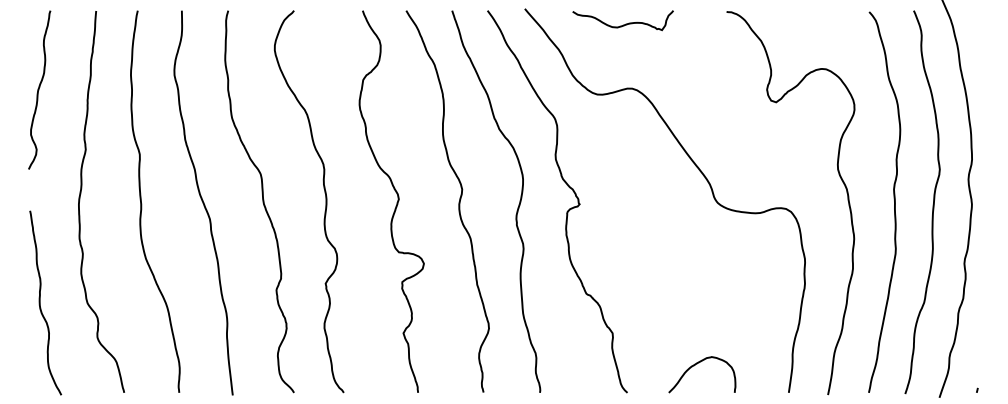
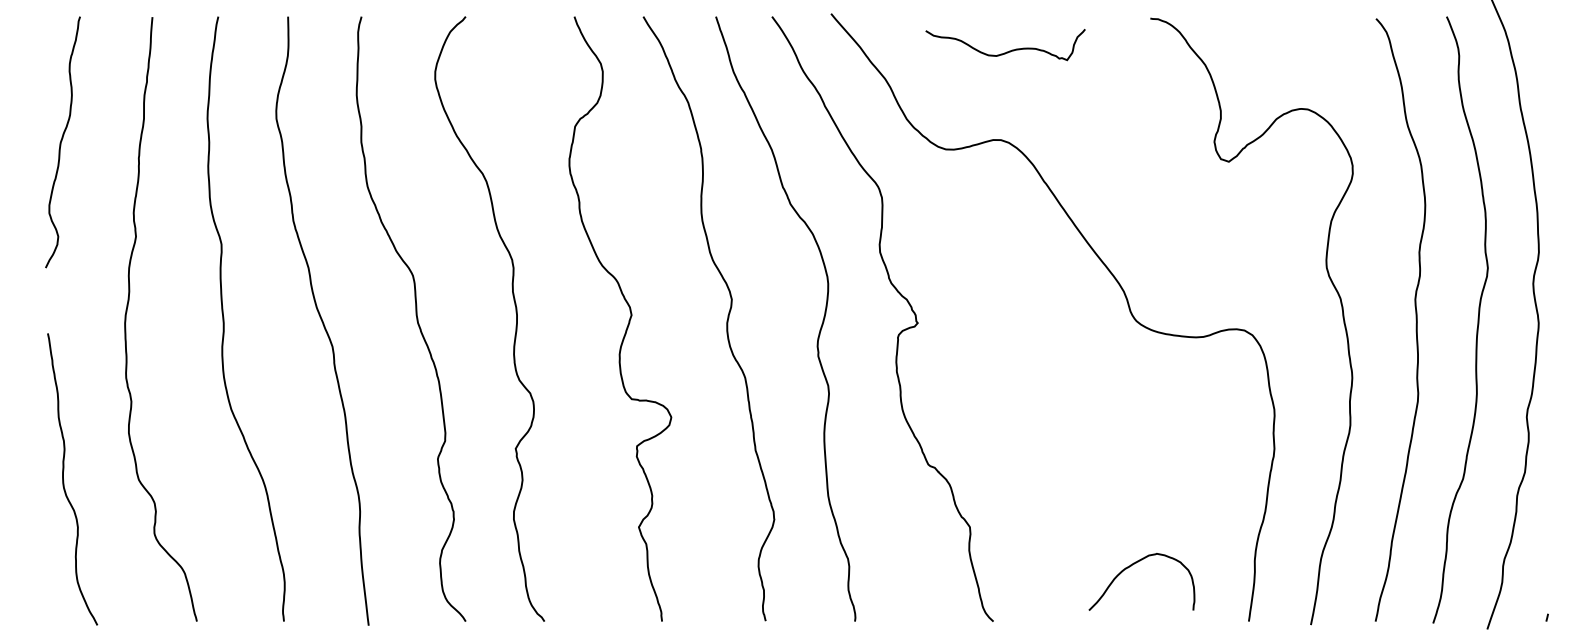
curve: (623, 24) -> (1006, 51), moved
curve: (697, 364) -> (1134, 565), moved

